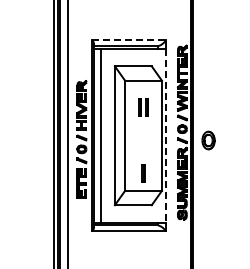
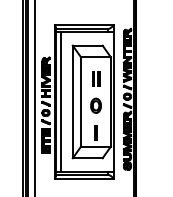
line: (129, 40) -> (84, 24), dashed -> solid
line: (166, 135) -> (114, 101), dashed -> solid
part: (208, 140) -> (95, 105), moved

